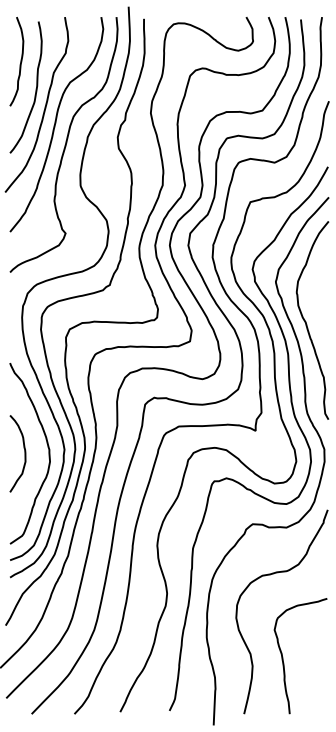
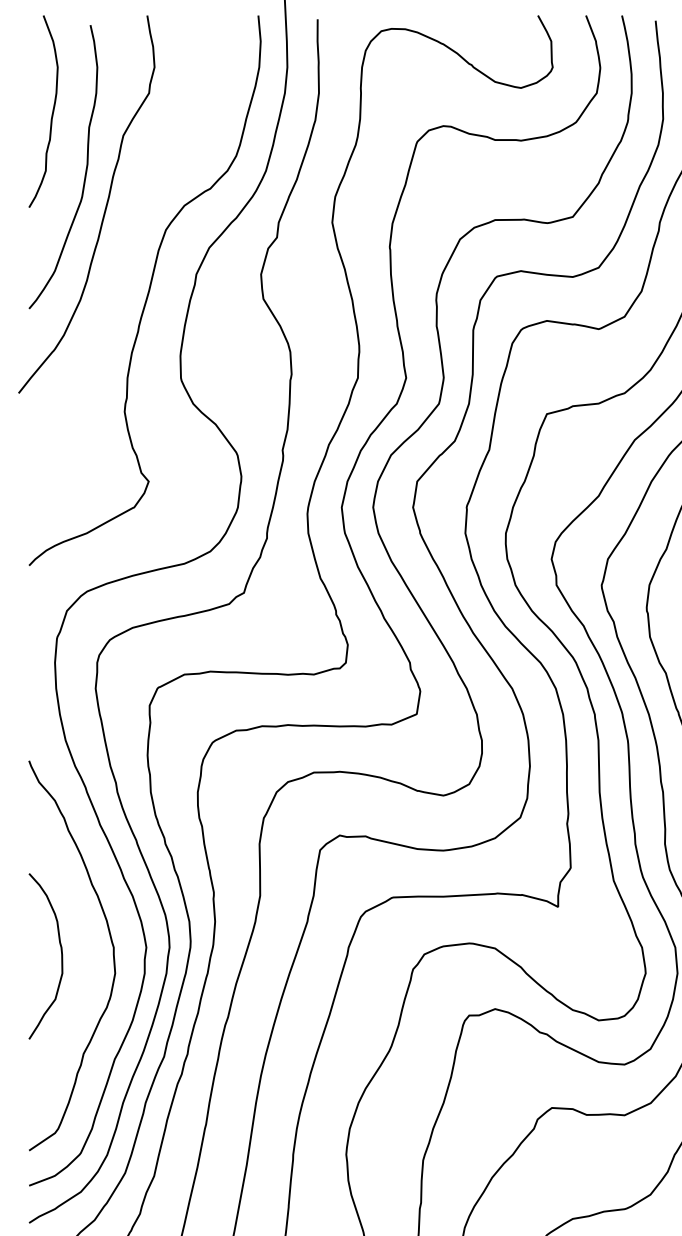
curve: (56, 123) -> (129, 244), removed

